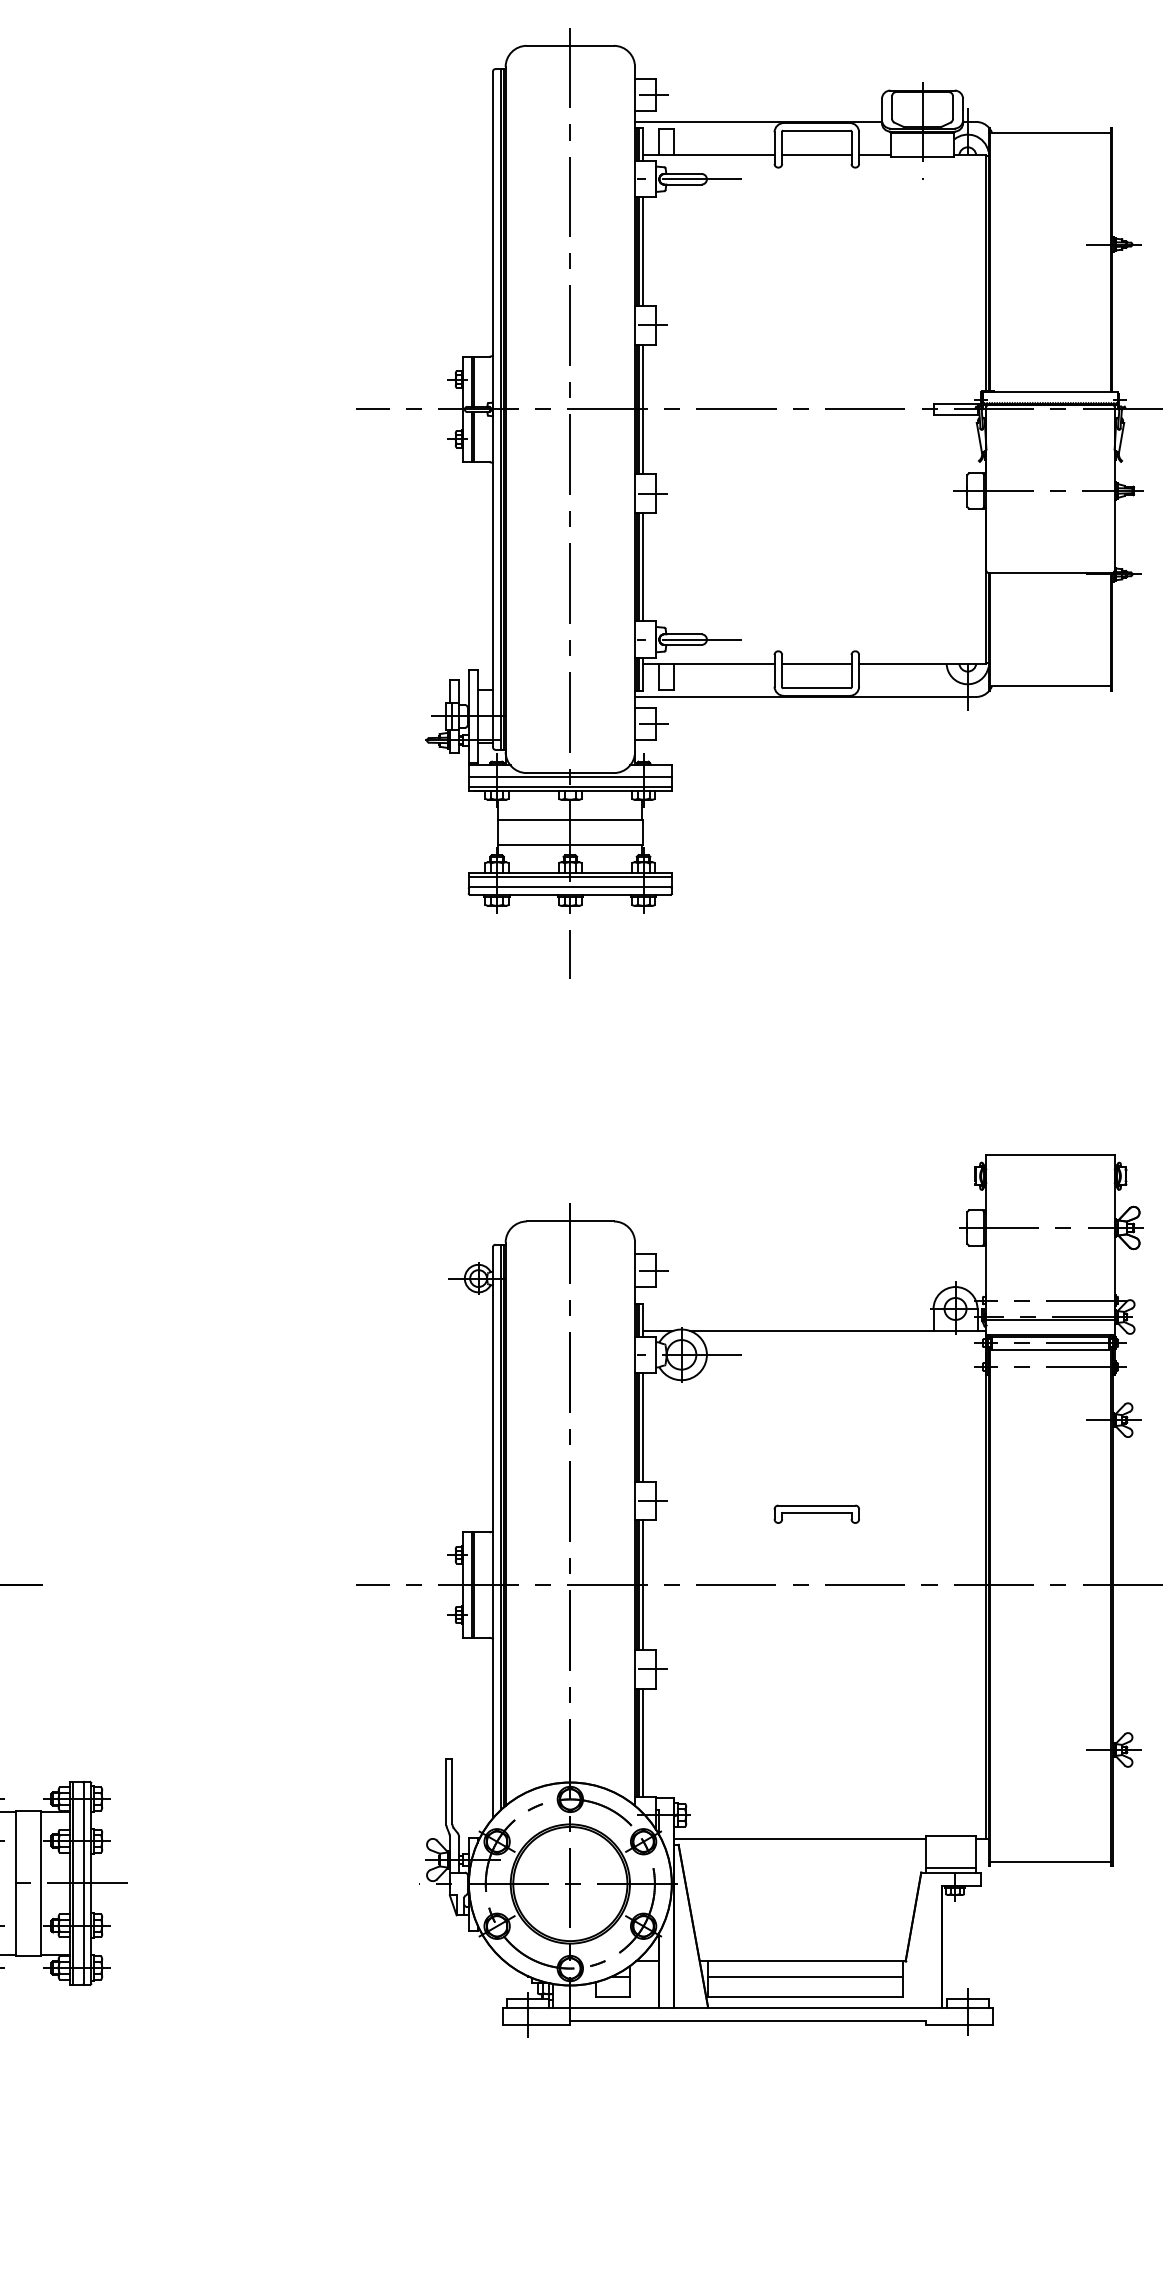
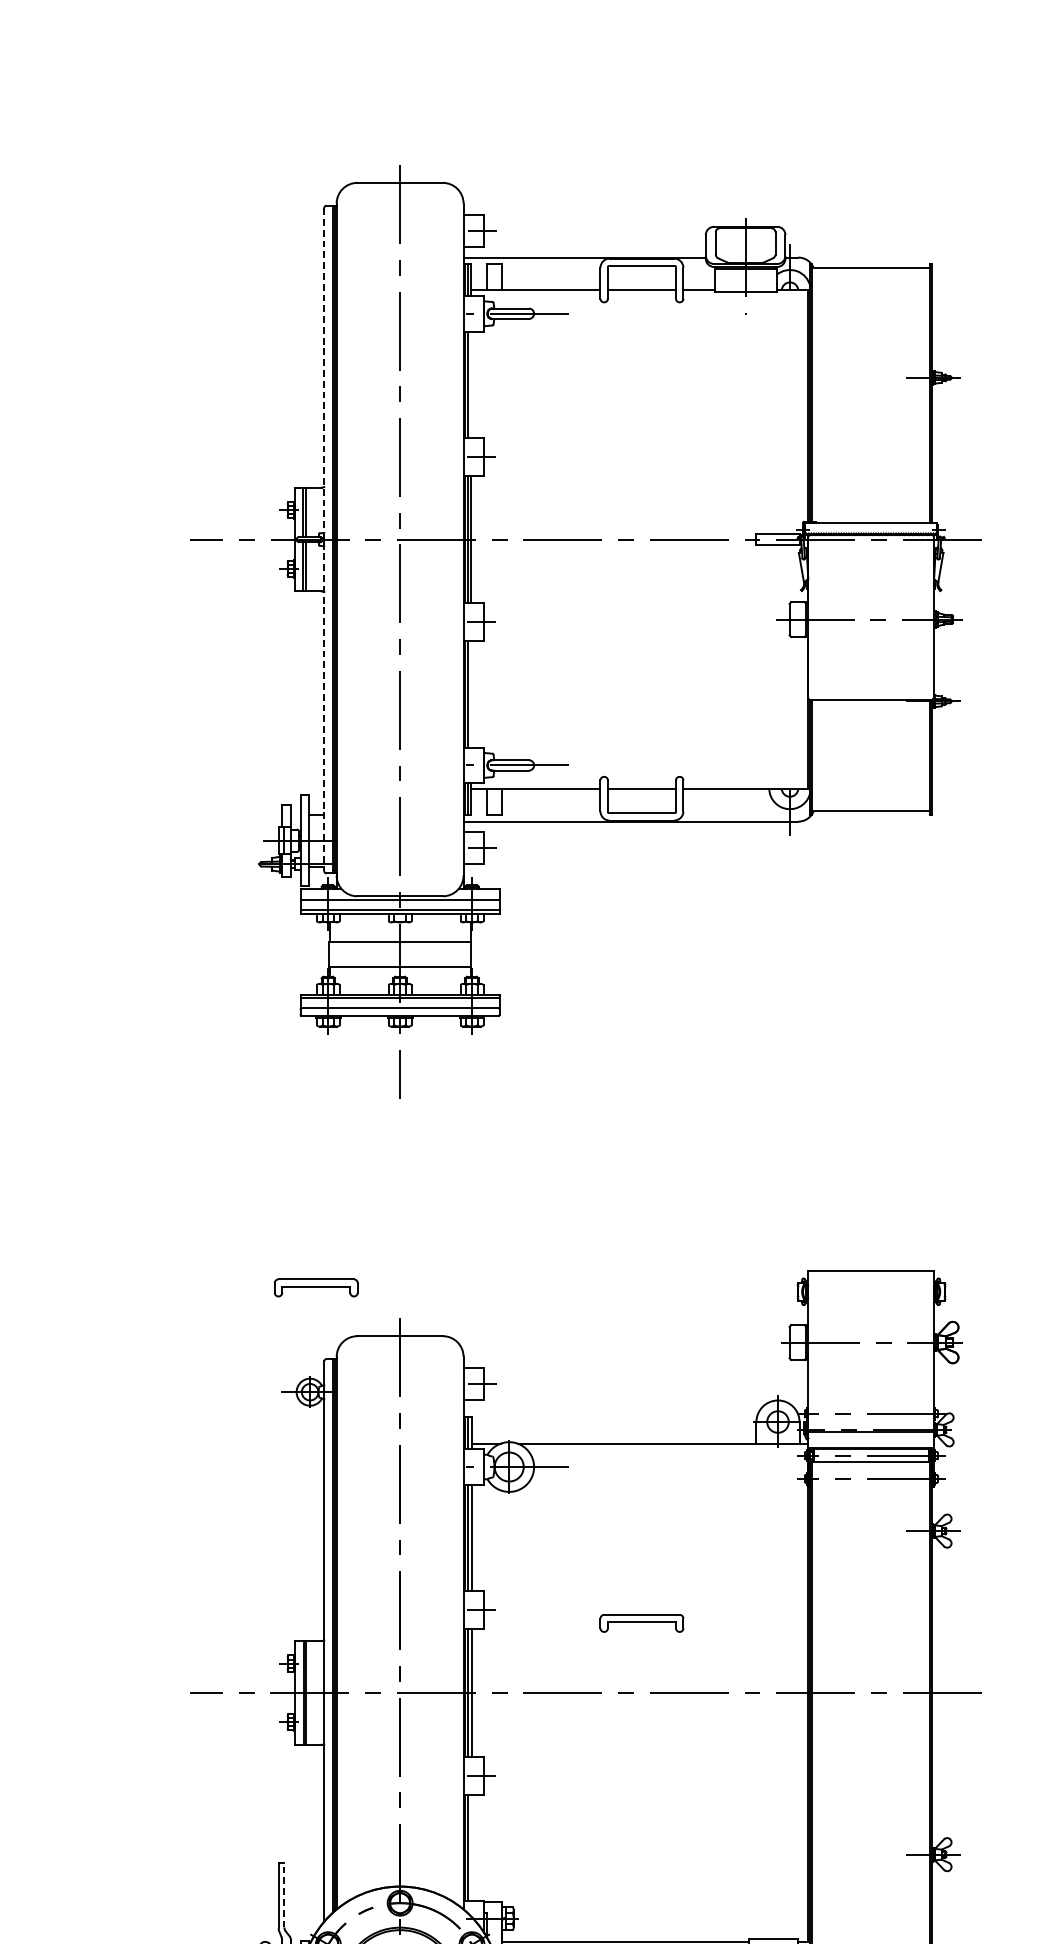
line: (643, 251) -> (471, 384), removed
line: (492, 409) -> (323, 539), solid -> dashed
line: (643, 567) -> (471, 694), removed
part: (484, 1171) -> (315, 1287), added
line: (643, 1742) -> (471, 1847), removed
line: (452, 1791) -> (284, 1895), solid -> dashed

